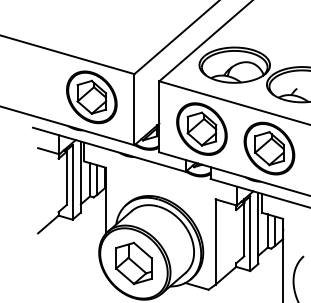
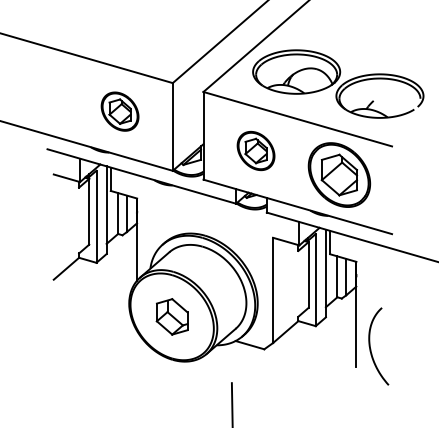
part: (91, 97) -> (119, 111), size x0.6
part: (201, 128) -> (255, 150), size x0.6
part: (134, 263) -> (172, 316), size x0.7

